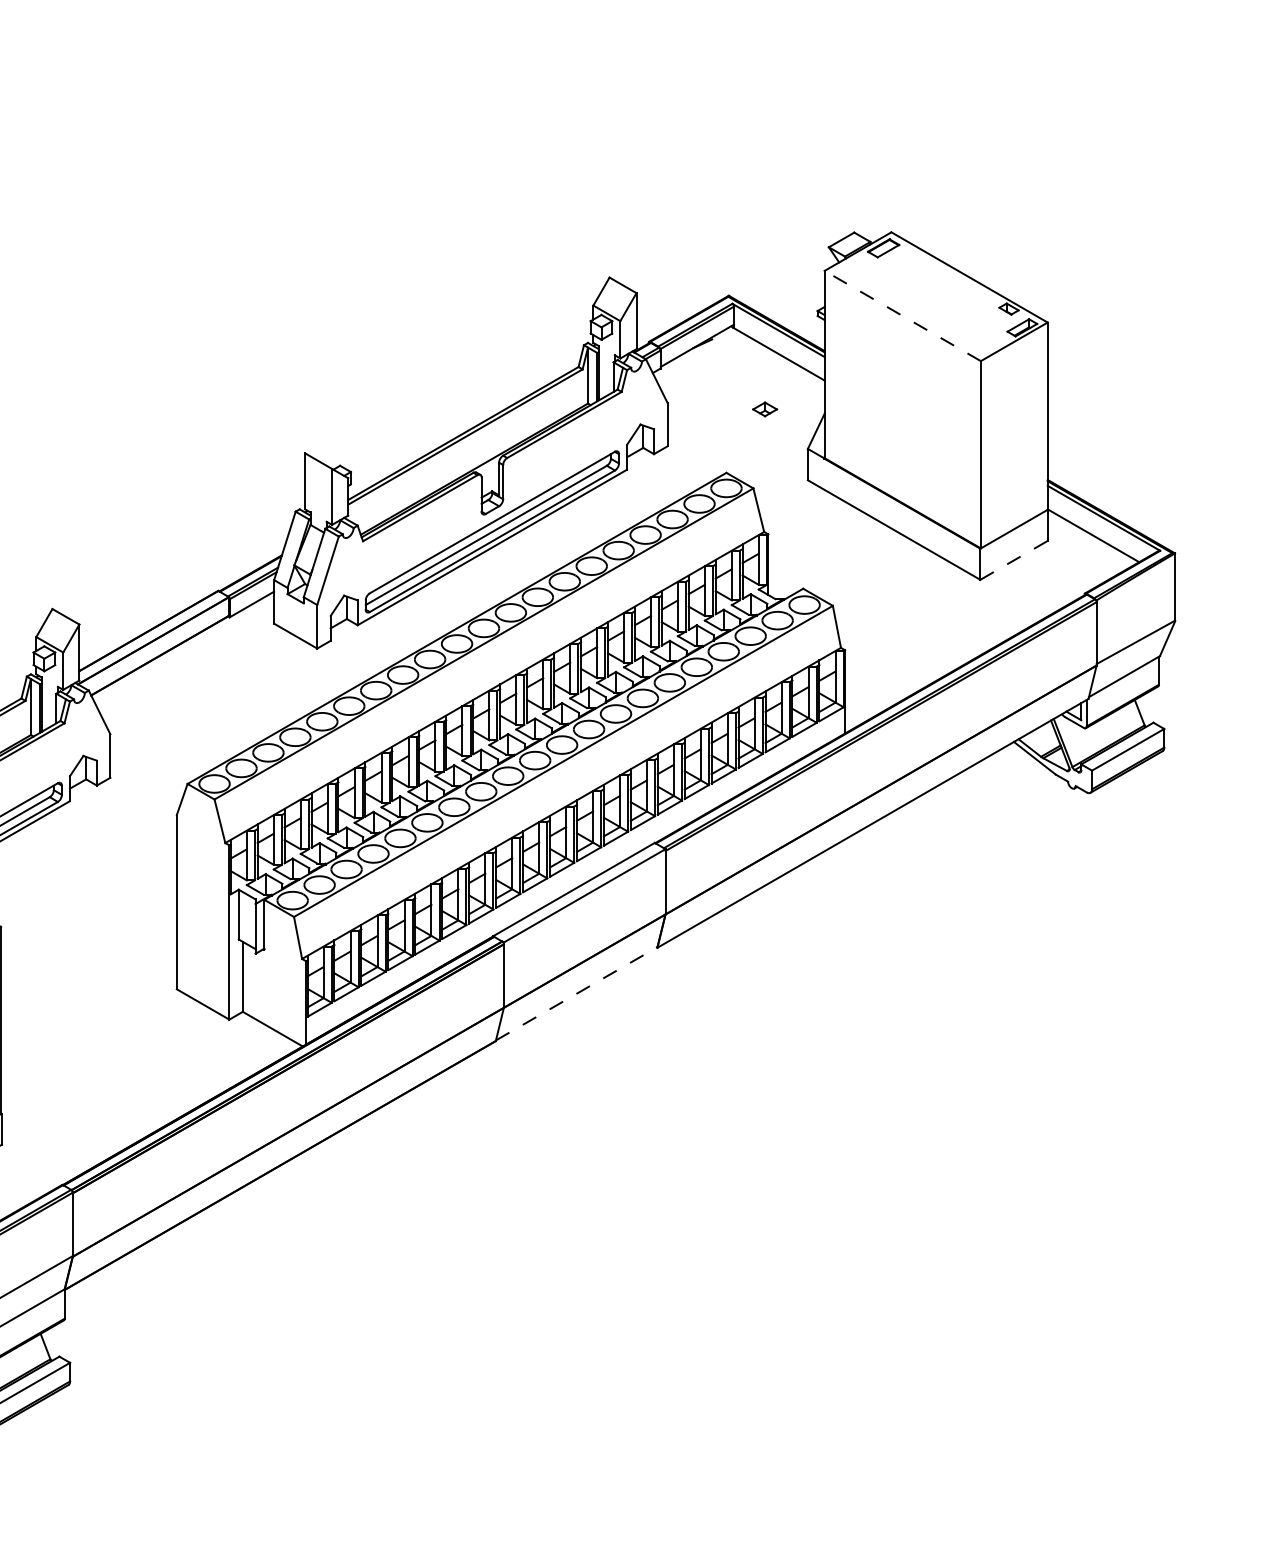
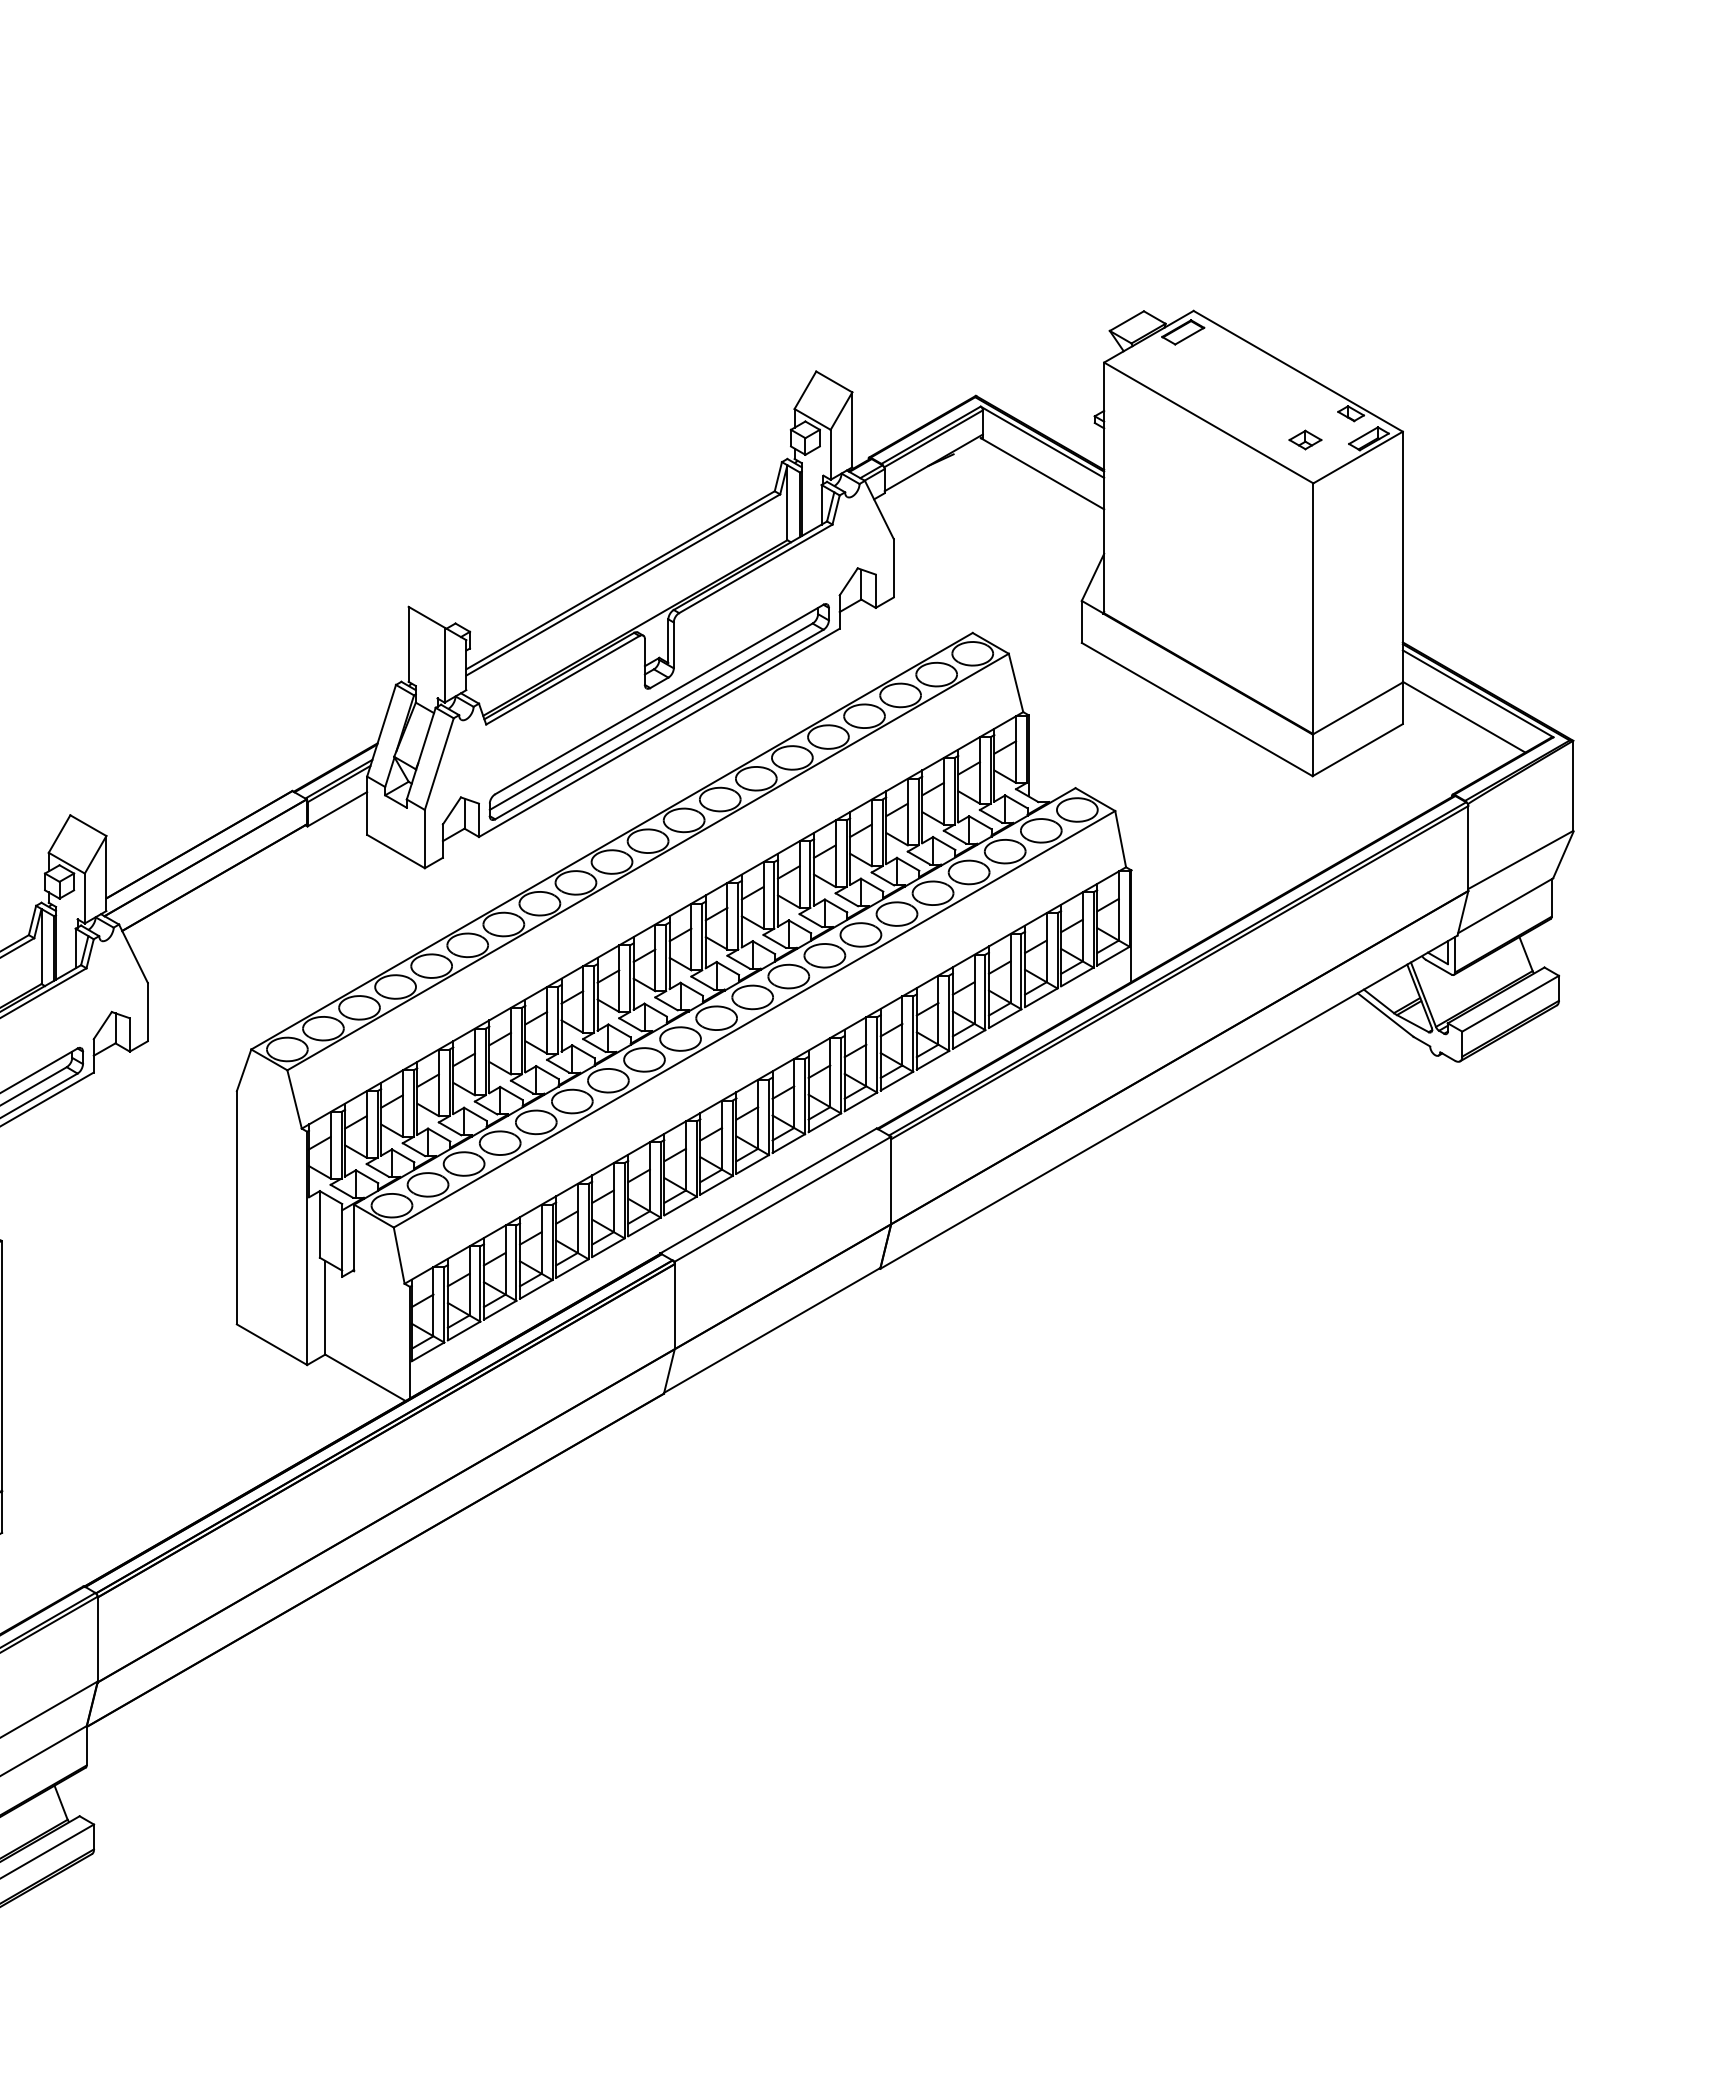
line: (902, 315) -> (1208, 422), dashed -> solid
part: (765, 409) -> (1305, 439), moved
line: (1014, 559) -> (1358, 749), dashed -> solid
line: (576, 993) -> (772, 1330), dashed -> solid

